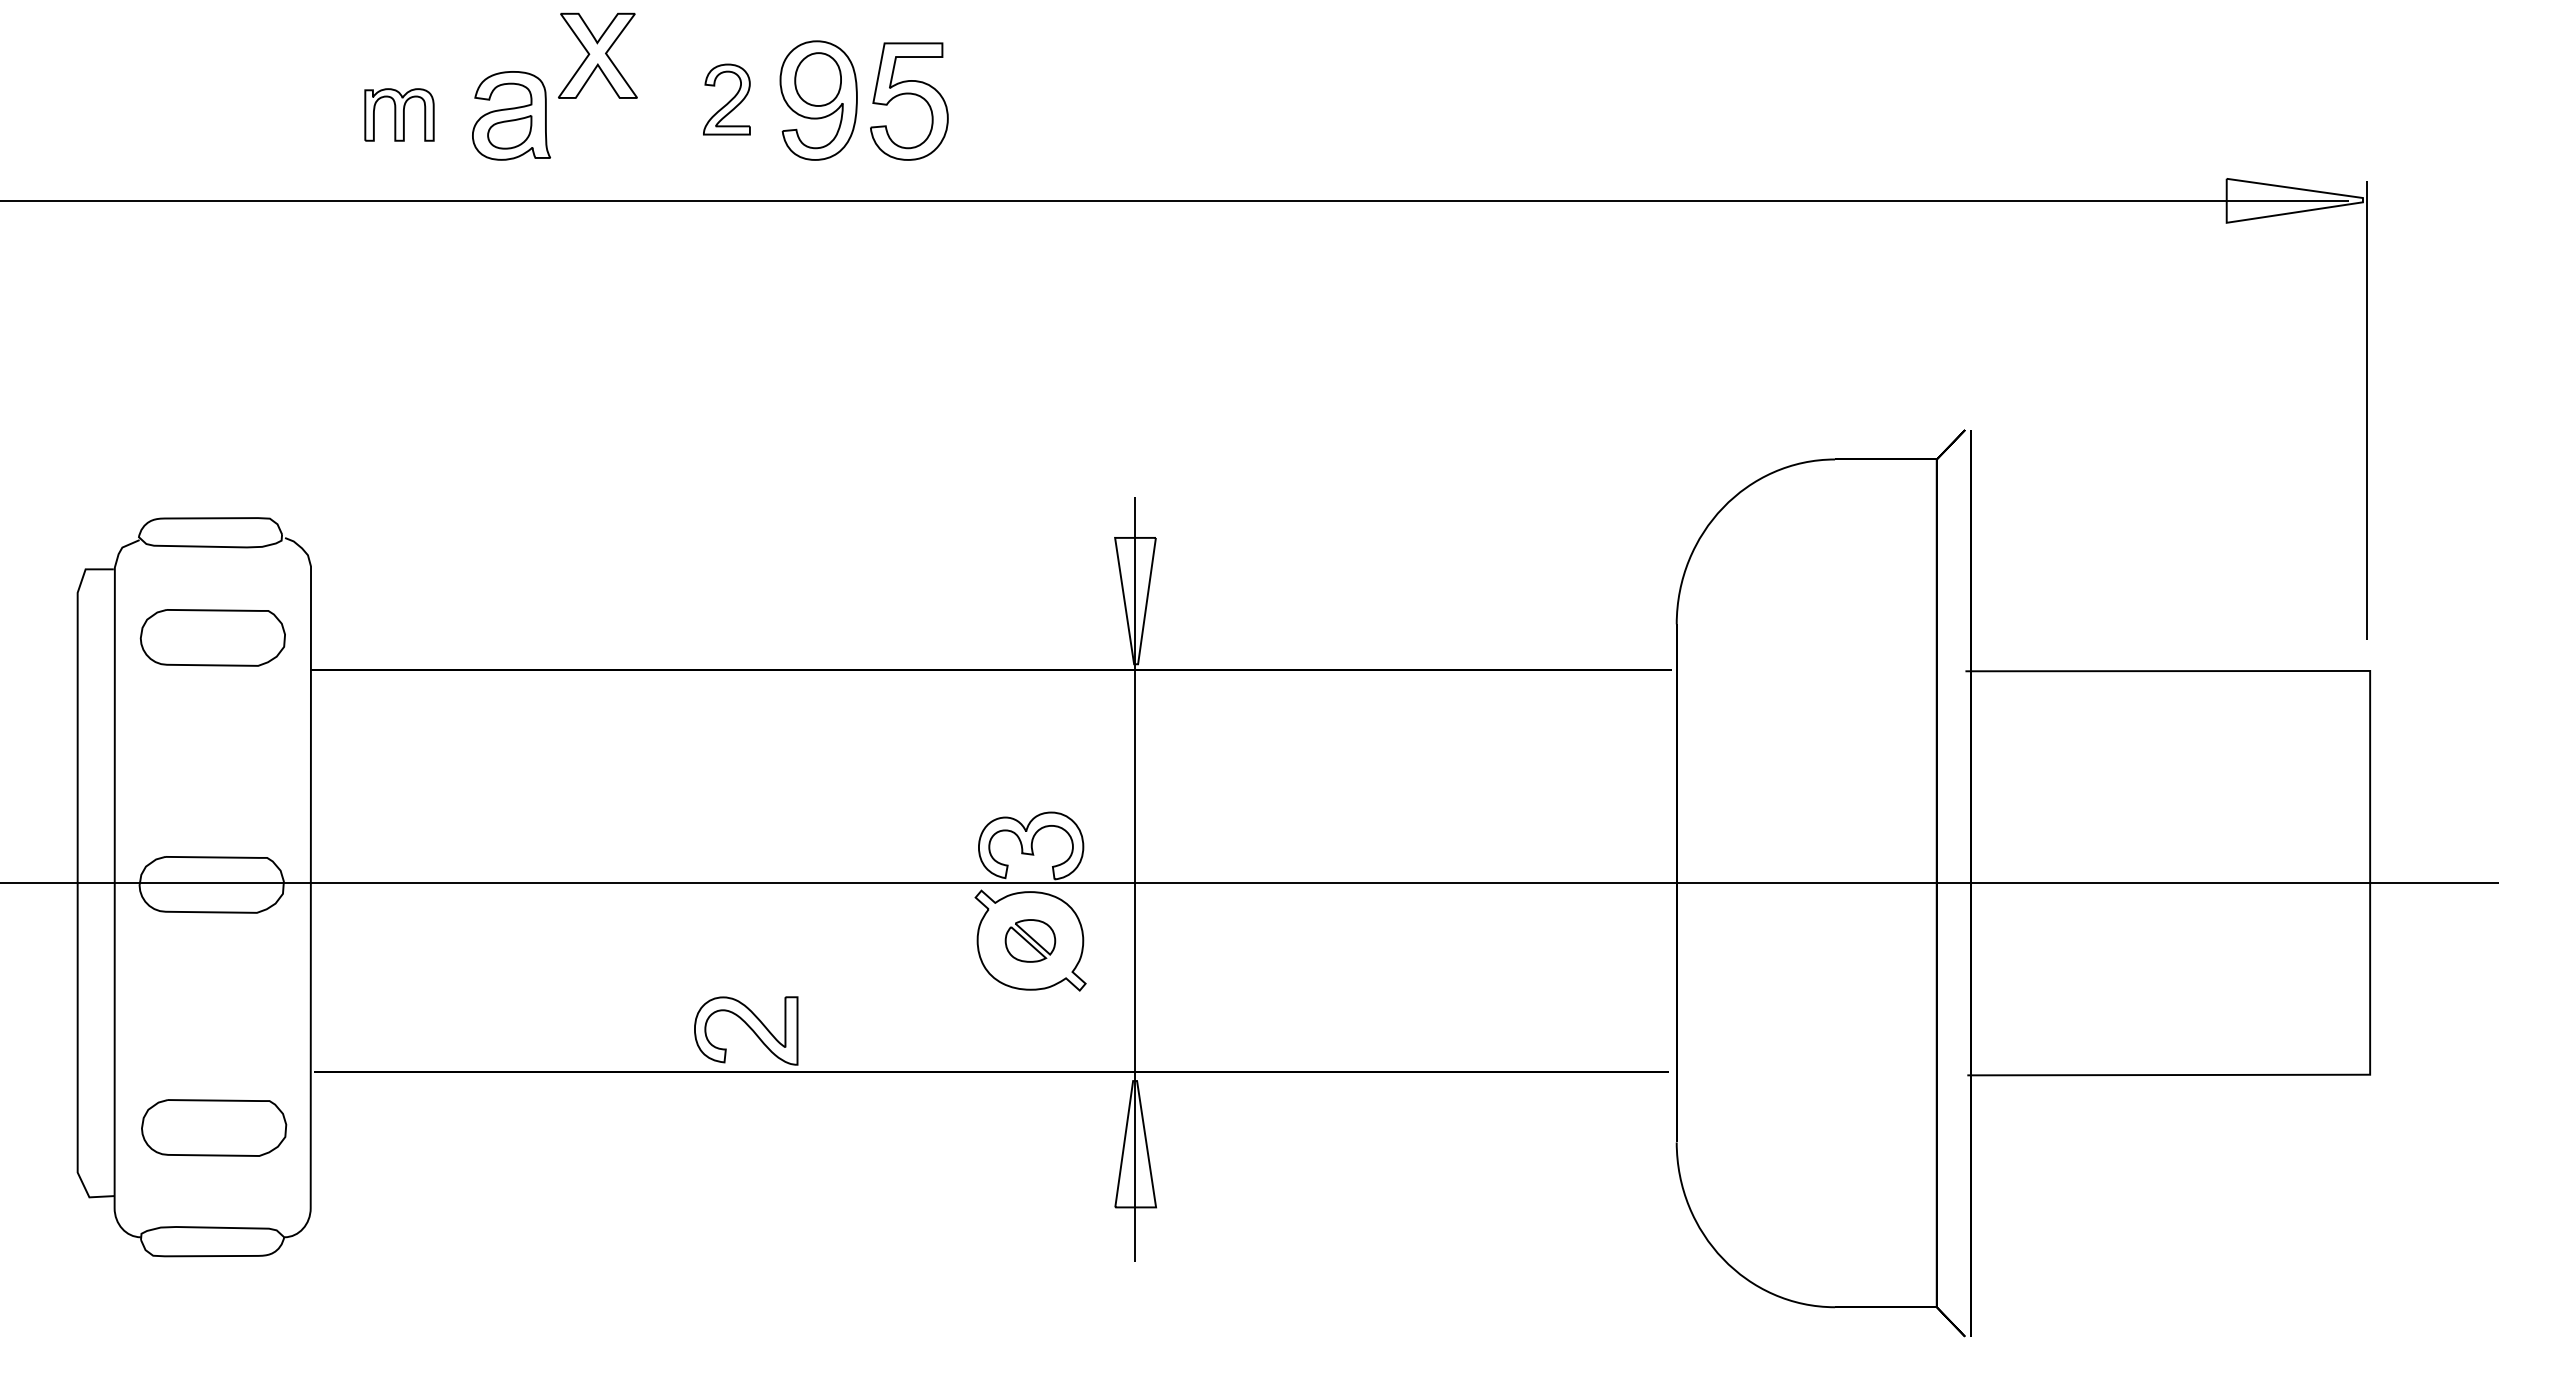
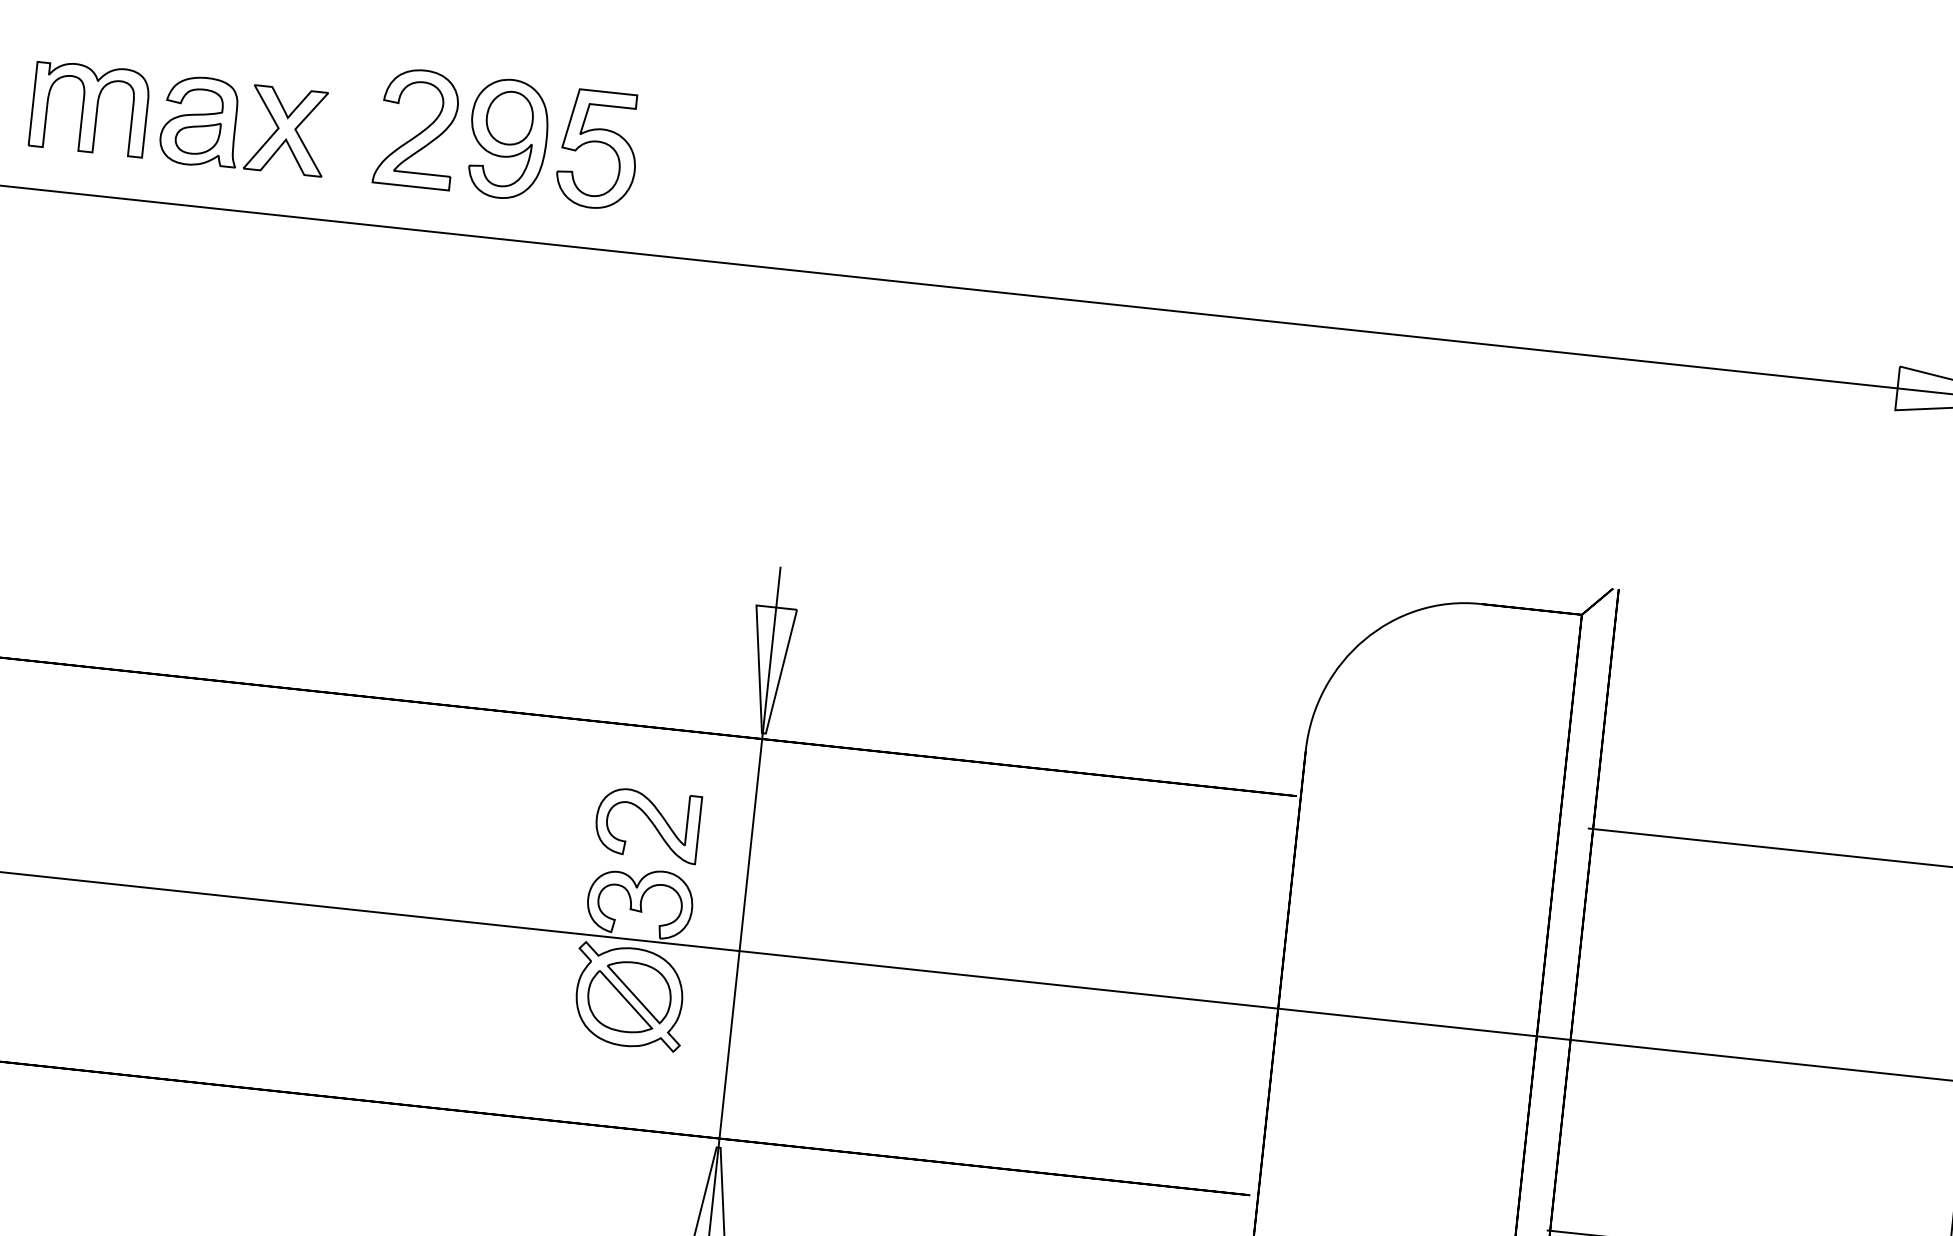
part: (597, 55) -> (286, 130), moved
part: (726, 99) -> (416, 128), size x1.67
part: (399, 114) -> (89, 108), size x1.67
part: (1030, 940) -> (629, 996), size x1.67
part: (746, 1030) -> (647, 824), moved

